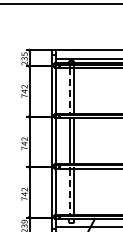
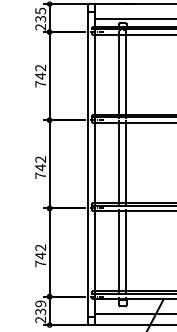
line: (69, 90) -> (119, 74), dashed -> solid
line: (69, 191) -> (119, 251), dashed -> solid

